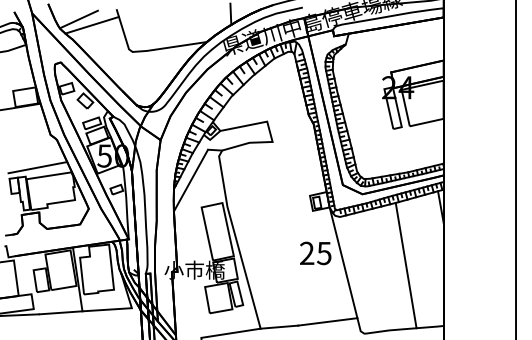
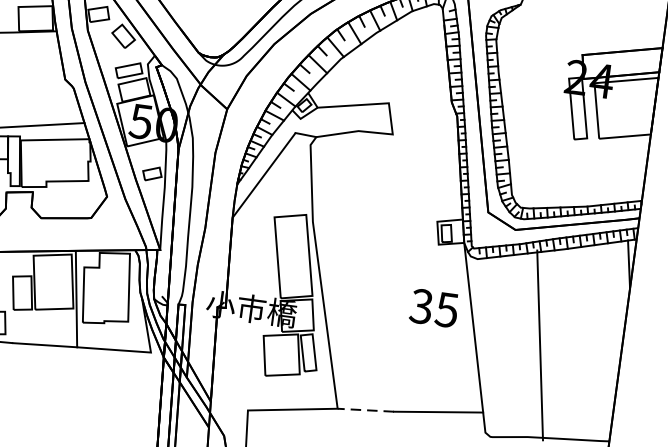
text: (306, 253) -> (420, 306), 25 -> 35
line: (405, 265) -> (539, 345), moved
line: (279, 327) -> (365, 410), solid -> dashed

